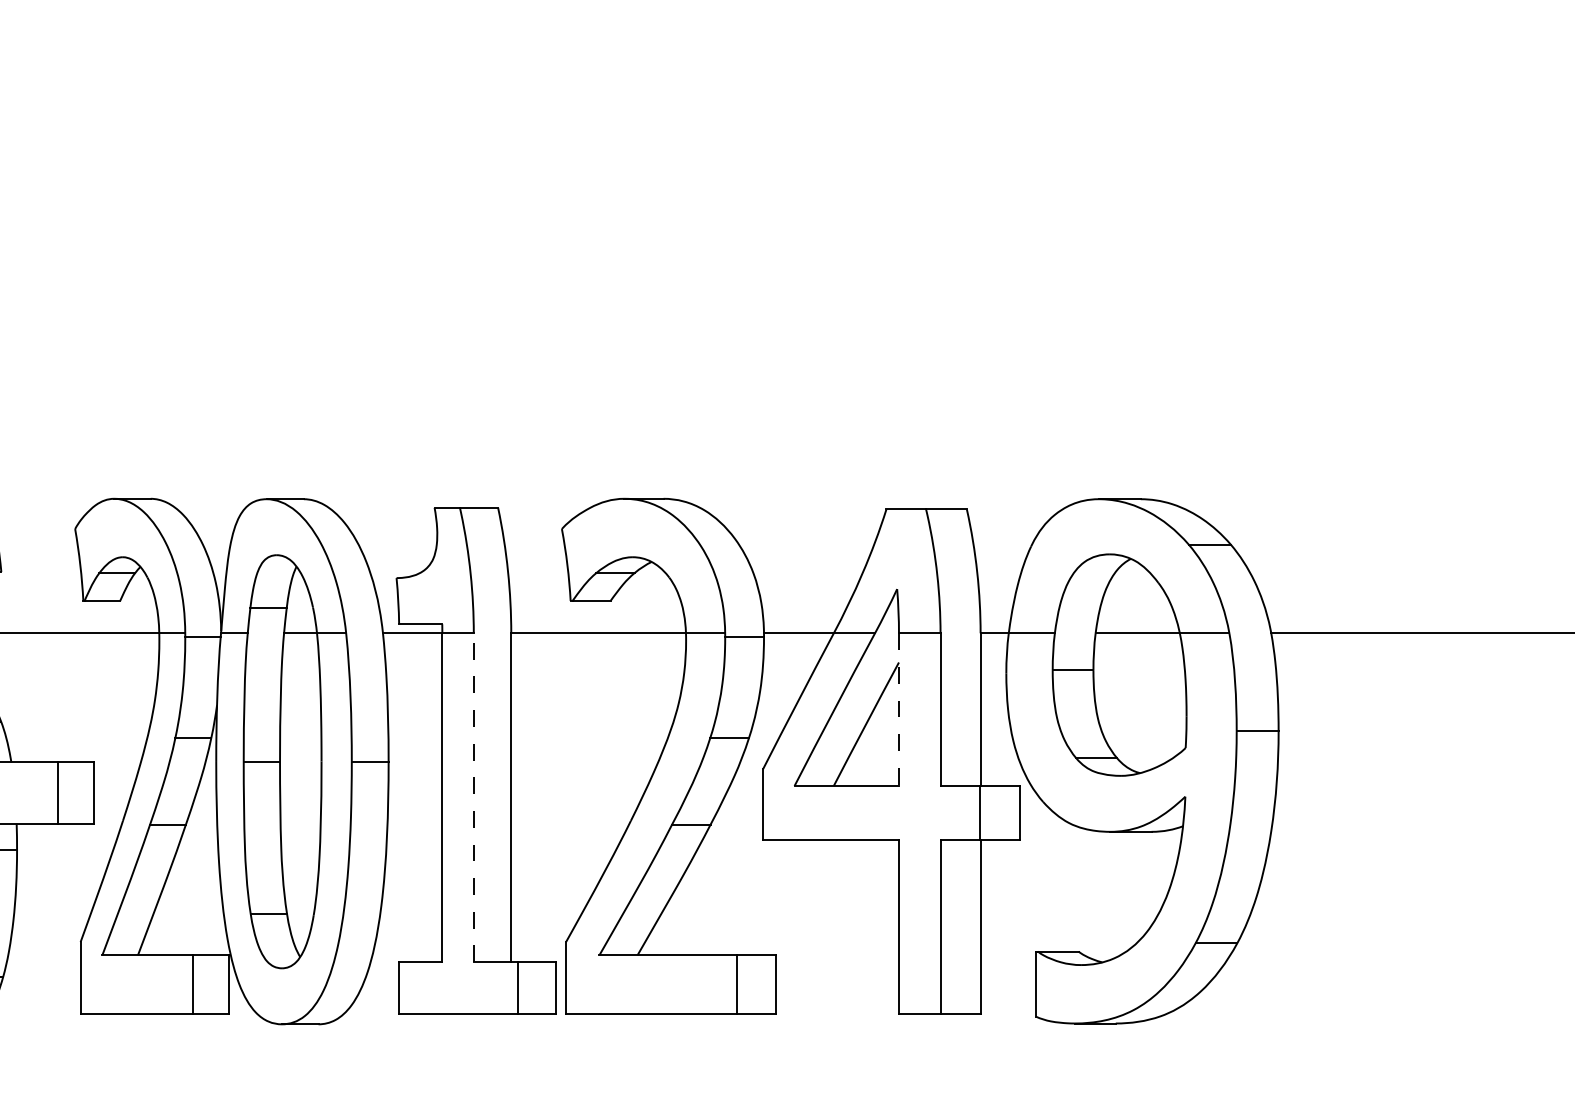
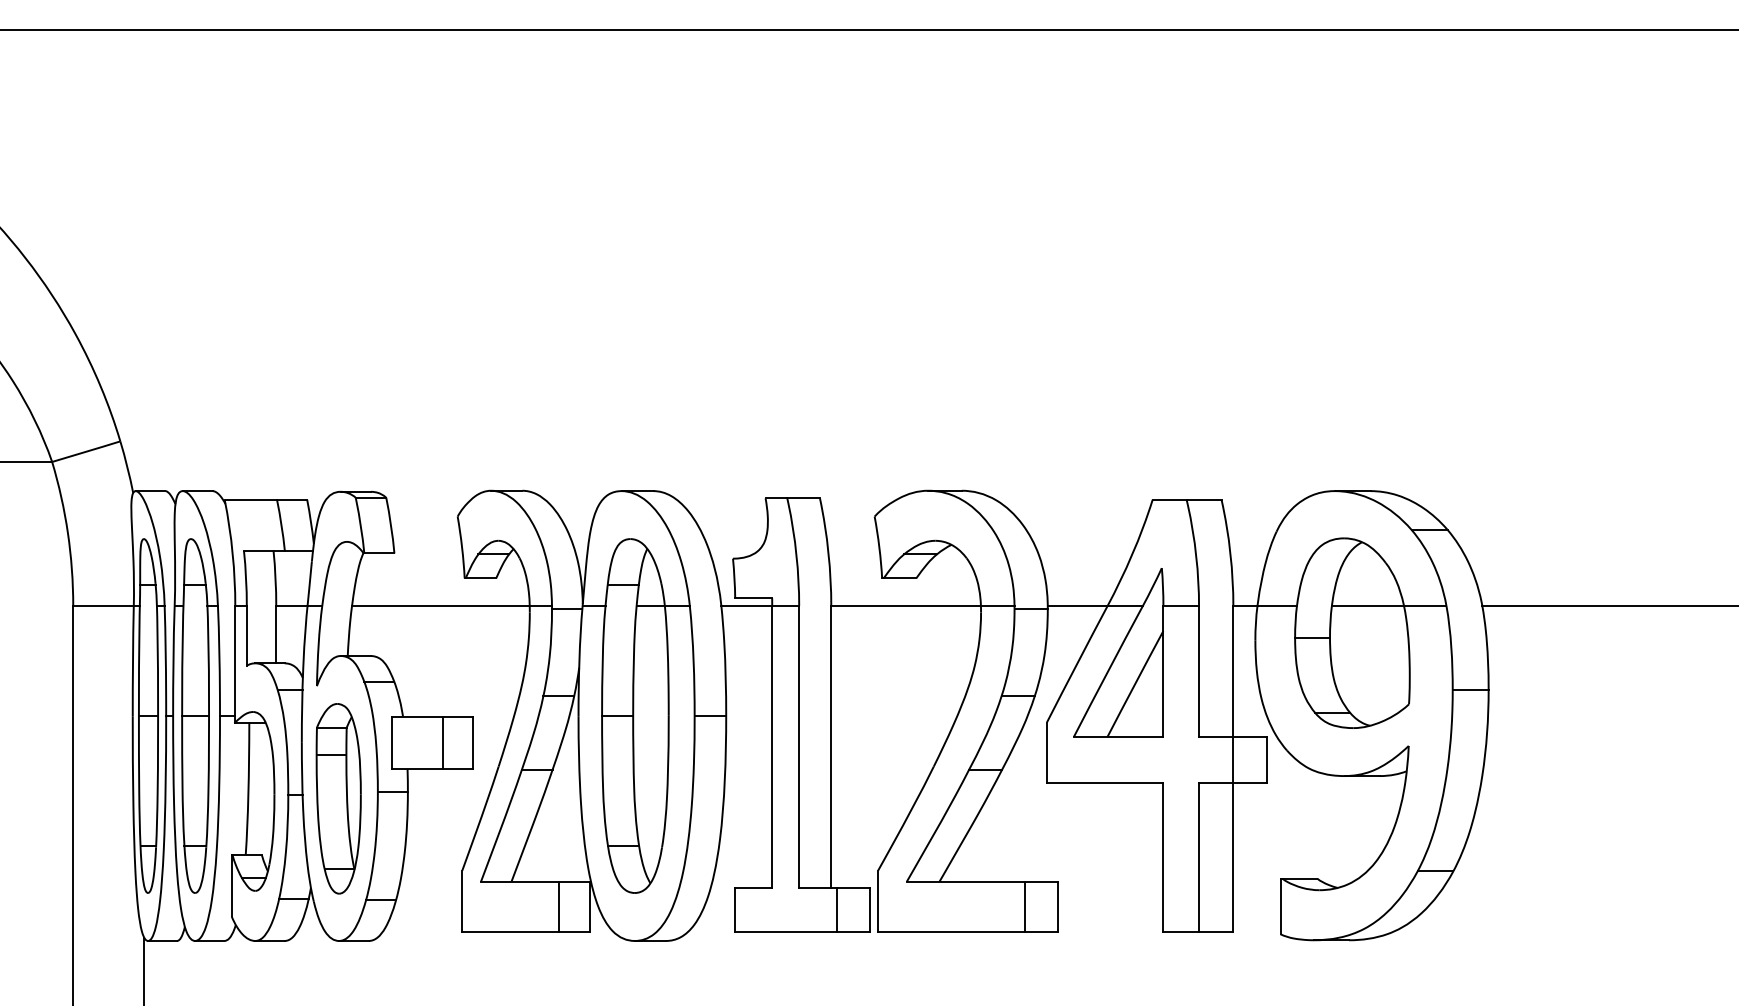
line: (899, 709) -> (1163, 671), dashed -> solid
line: (474, 797) -> (799, 746), dashed -> solid

